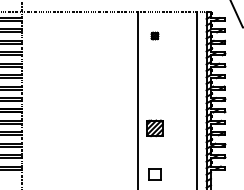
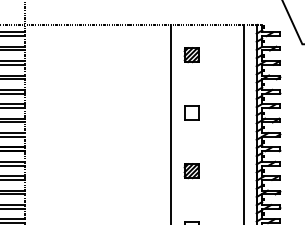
part: (154, 35) -> (191, 54), size x1.67
part: (154, 82) -> (191, 113), added
part: (154, 127) -> (191, 170), size x0.71

